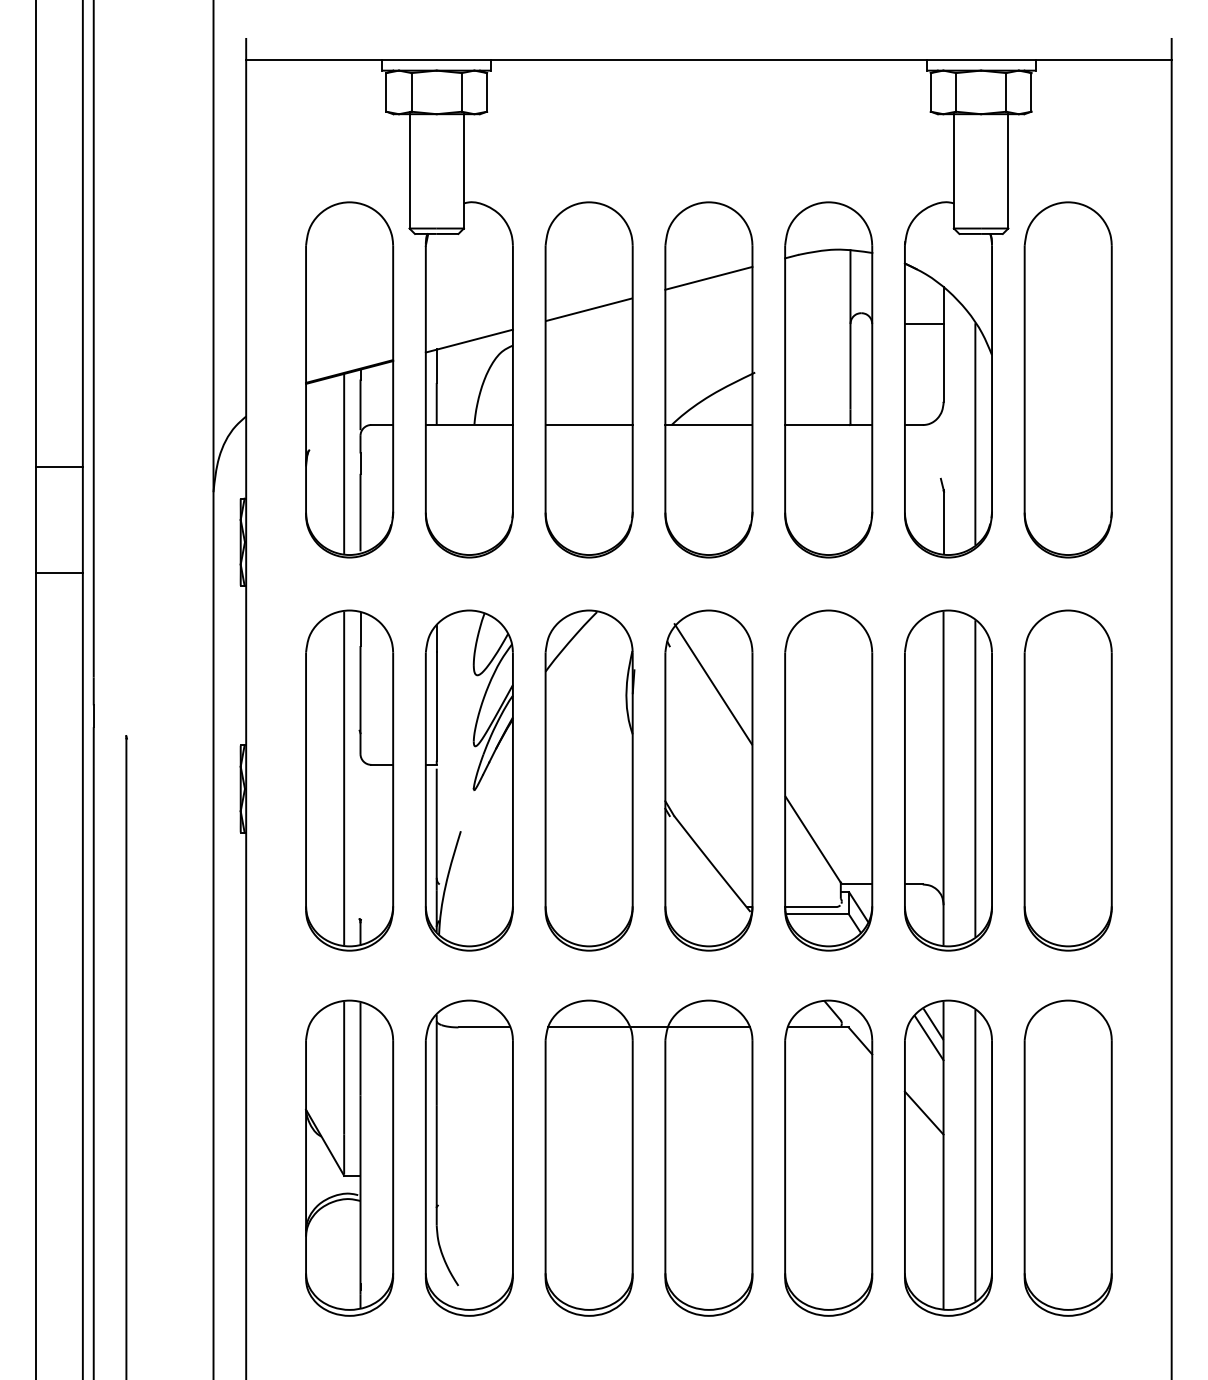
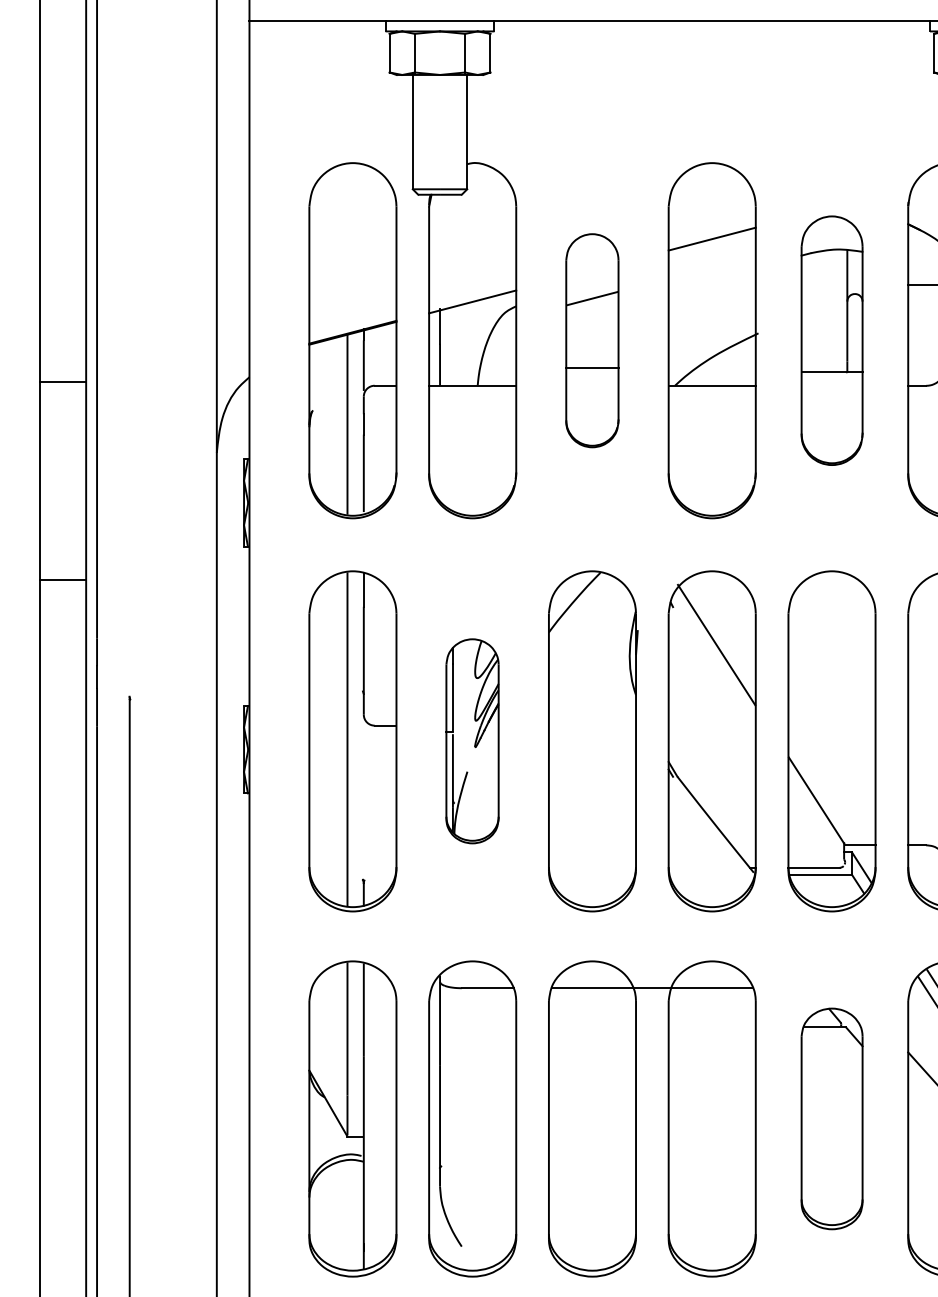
part: (588, 379) -> (591, 340), size x0.6
part: (828, 379) -> (831, 340), size x0.7
line: (59, 466) -> (62, 381), moved
line: (59, 573) -> (62, 580), moved
part: (468, 780) -> (471, 741), size x0.6
part: (828, 1157) -> (831, 1118), size x0.7

